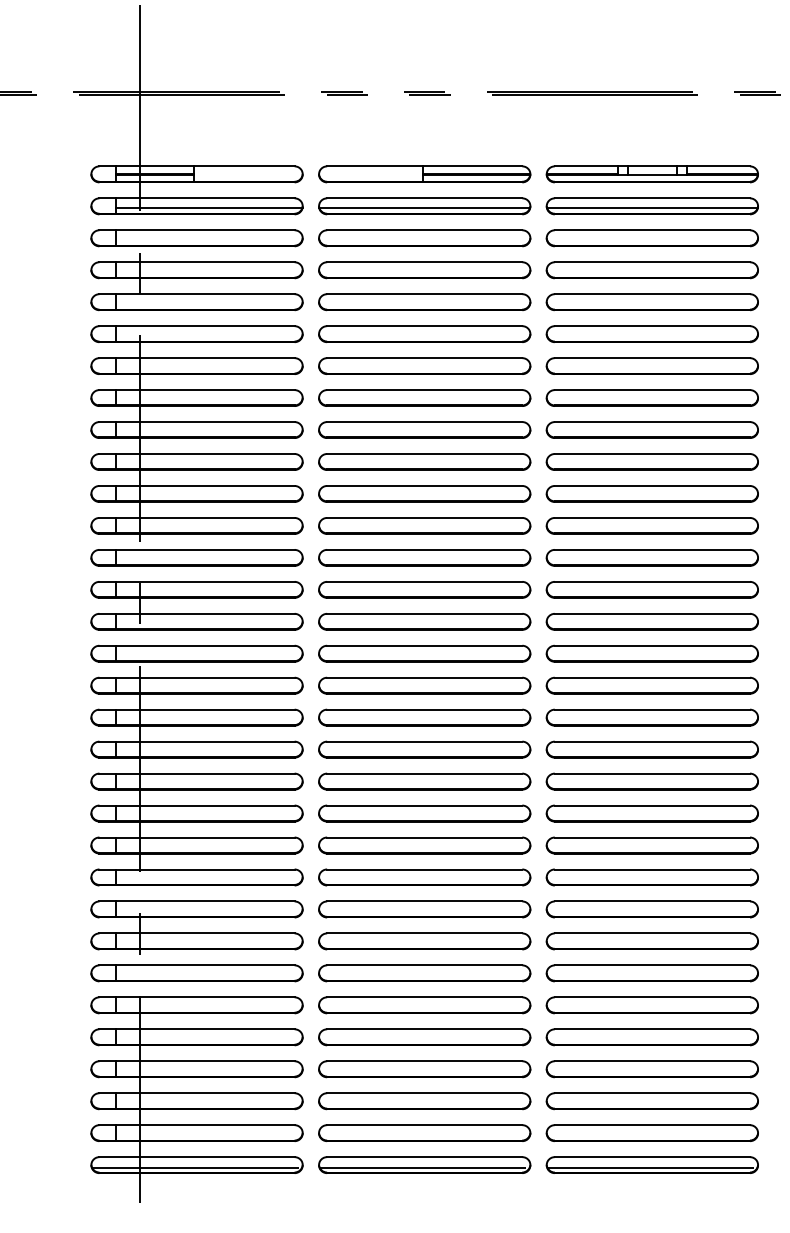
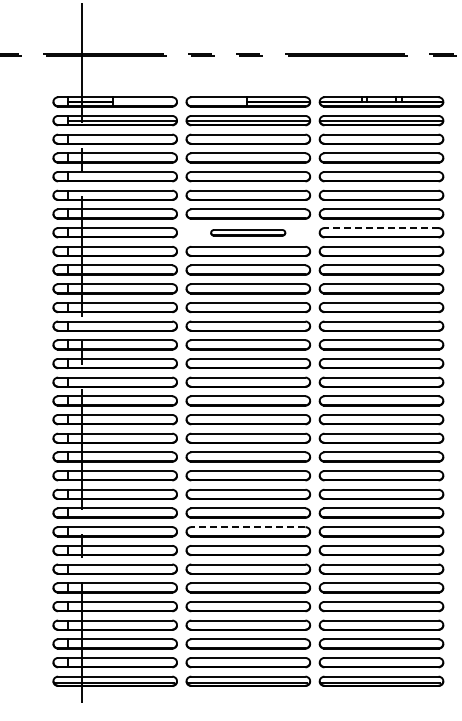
line: (652, 390) -> (381, 228), solid -> dashed
part: (423, 397) -> (247, 232), size x0.6
line: (423, 902) -> (247, 527), solid -> dashed

